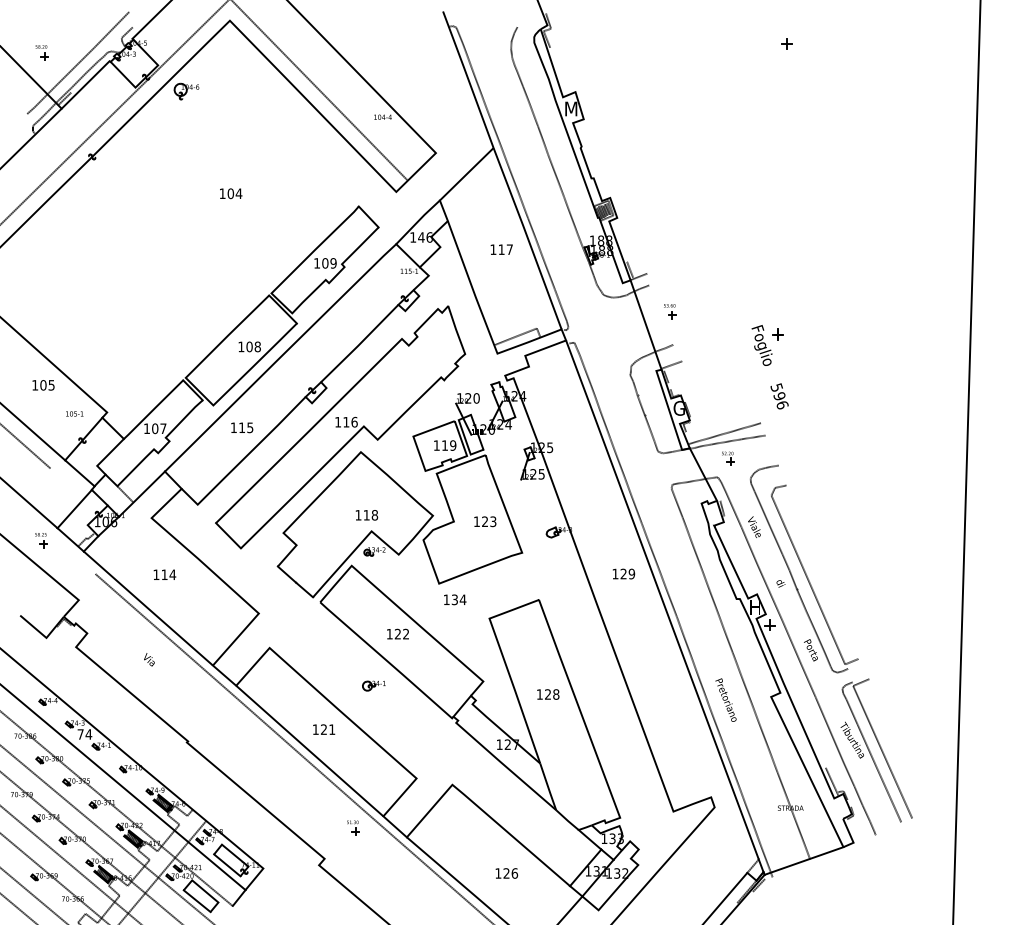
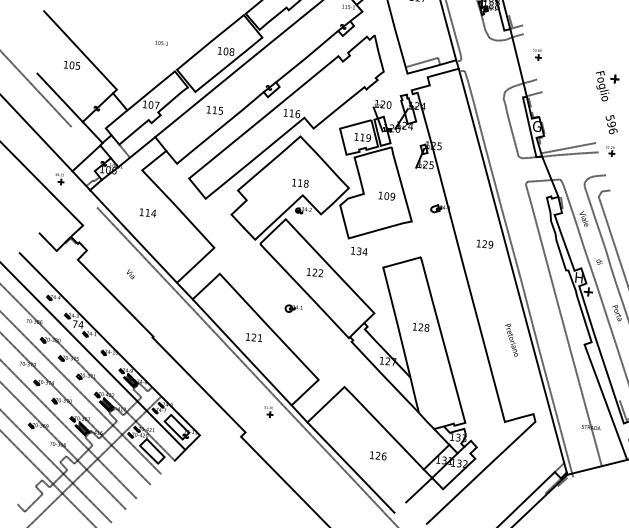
text: (74, 413) -> (161, 42), moved
part: (728, 458) -> (610, 151), moved
text: (489, 521) -> (389, 196), 123 -> 109
text: (725, 699) -> (511, 339), moved

